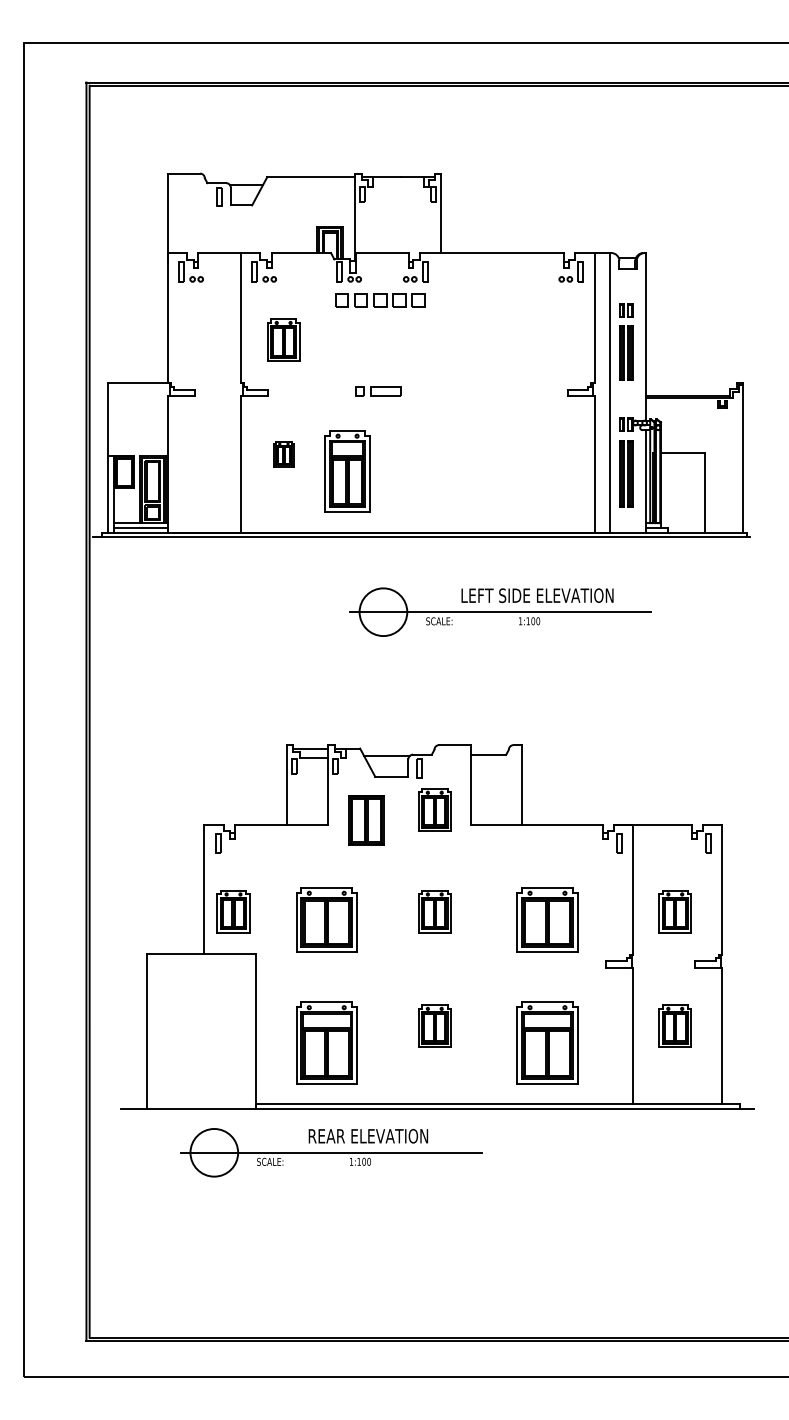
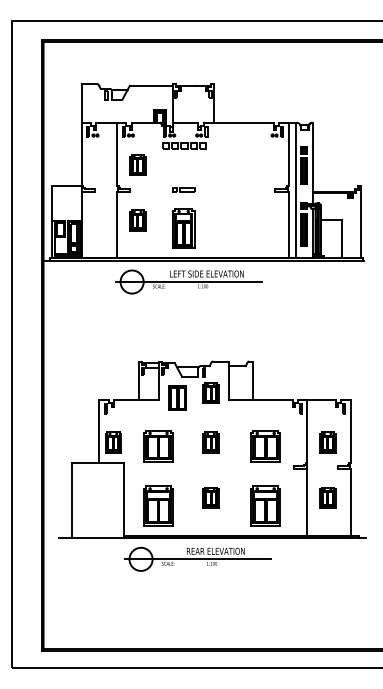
part: (283, 454) -> (137, 220), size x1.67
part: (347, 470) -> (183, 228), moved
part: (499, 611) -> (188, 281), moved
part: (330, 1150) -> (197, 558), moved

